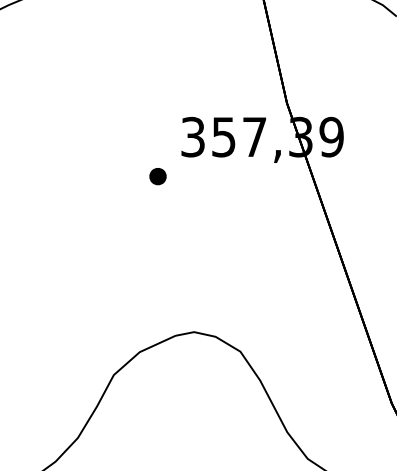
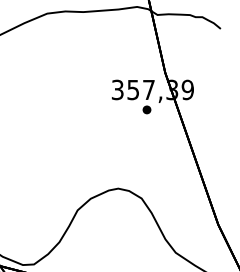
part: (157, 175) -> (146, 109), moved

